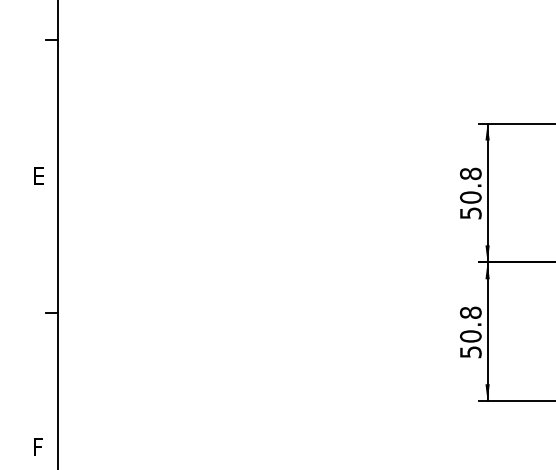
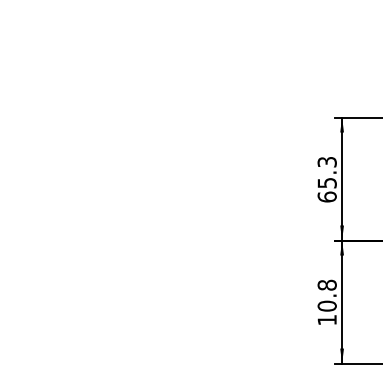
text: (470, 193) -> (326, 179), 50.8 -> 65.3
text: (470, 352) -> (326, 320), 50.8 -> 10.8

